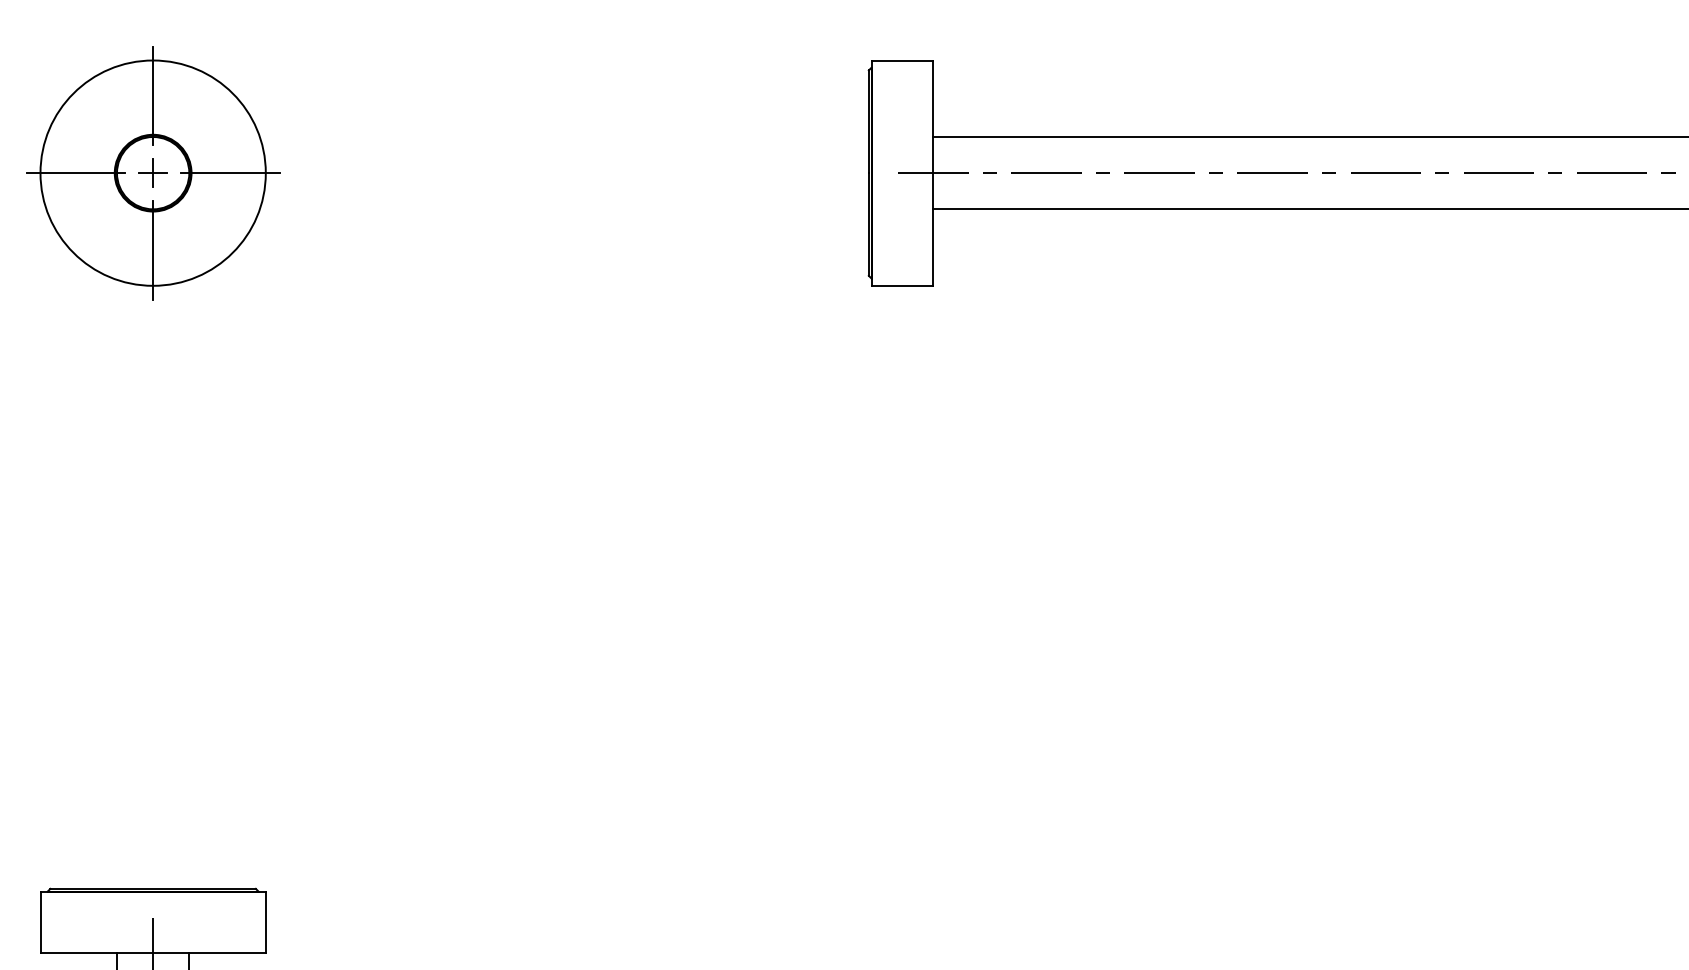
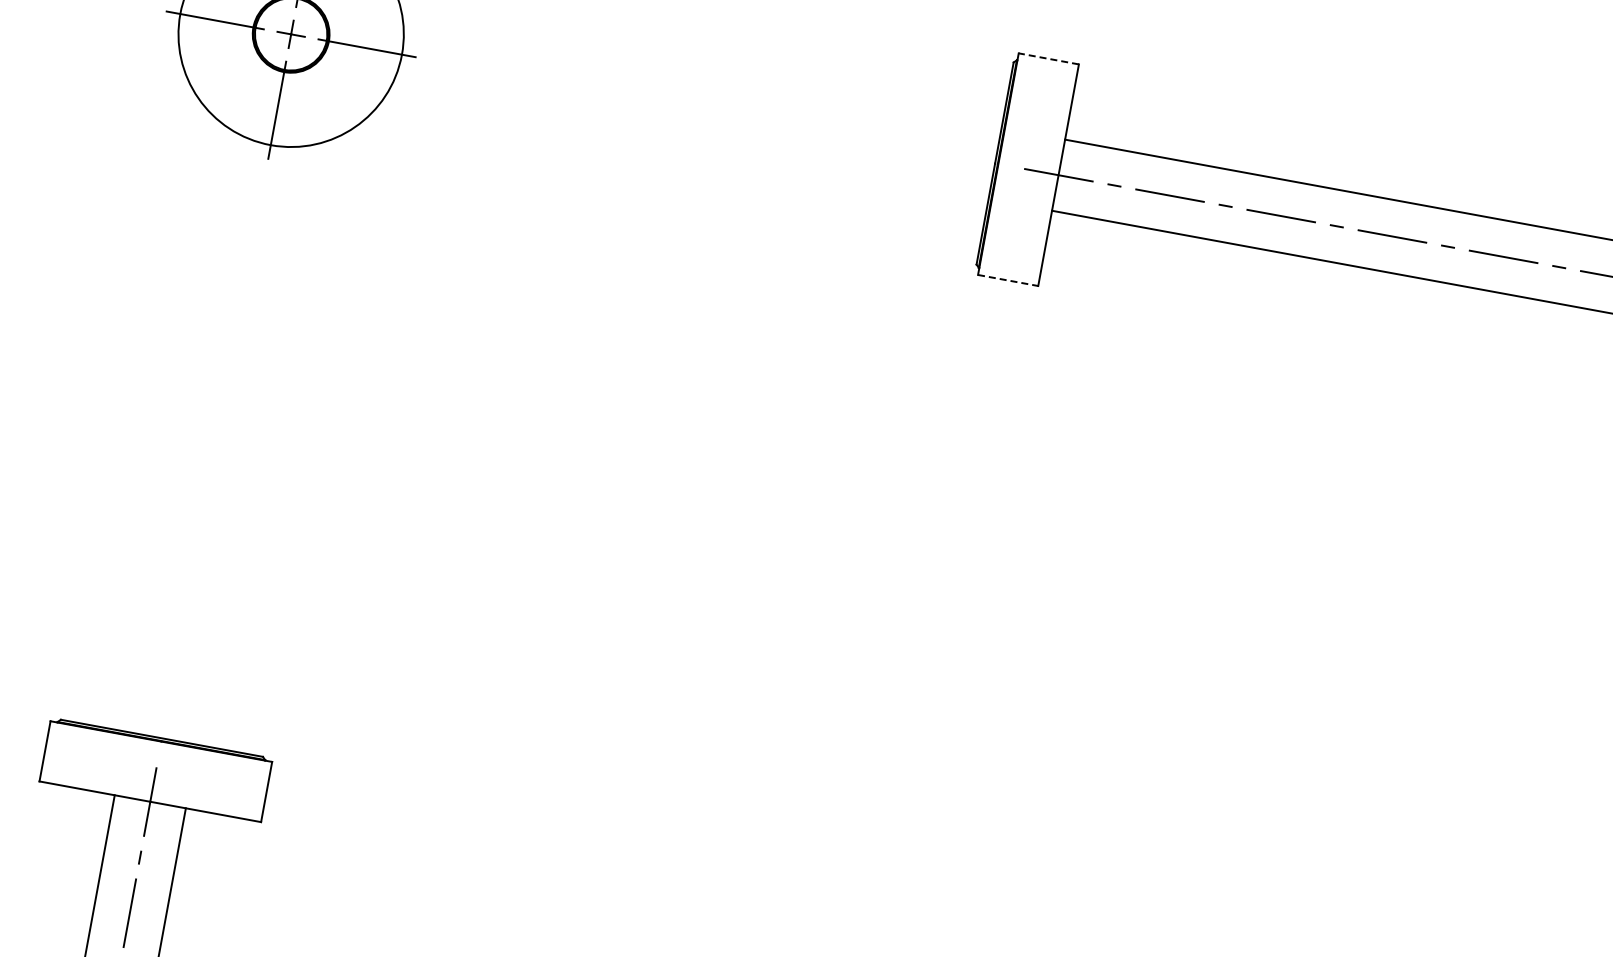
line: (902, 60) -> (1048, 58), solid -> dashed
line: (902, 285) -> (1007, 280), solid -> dashed

